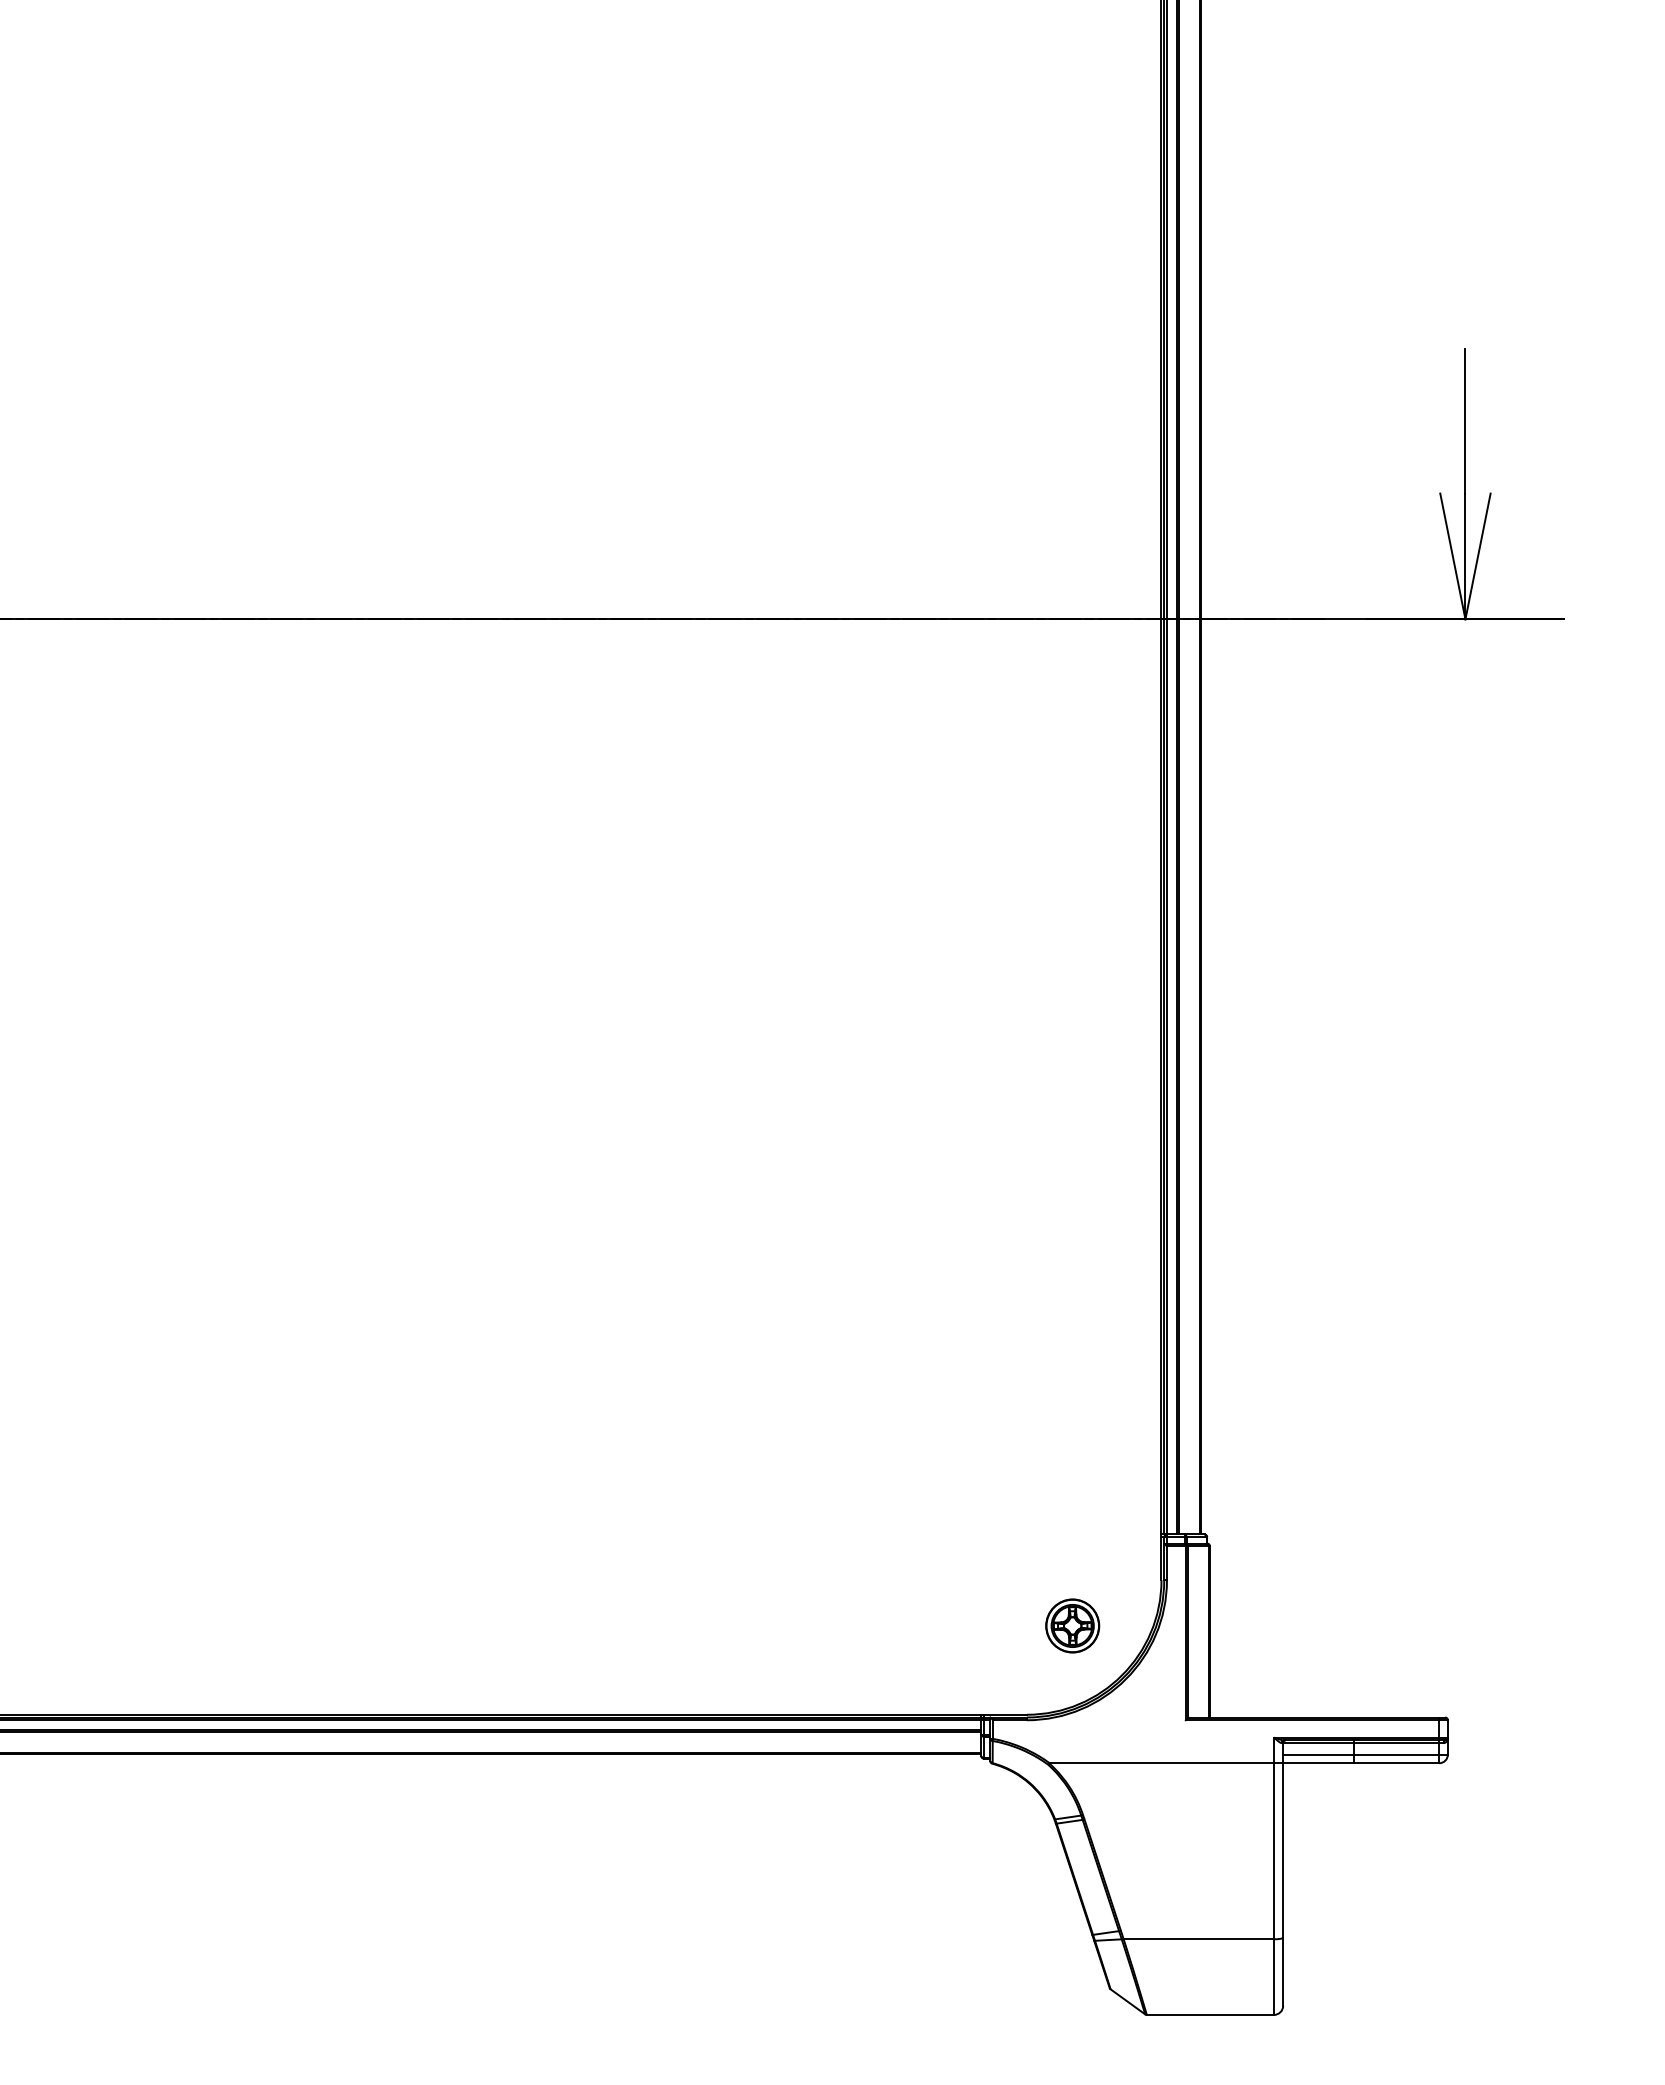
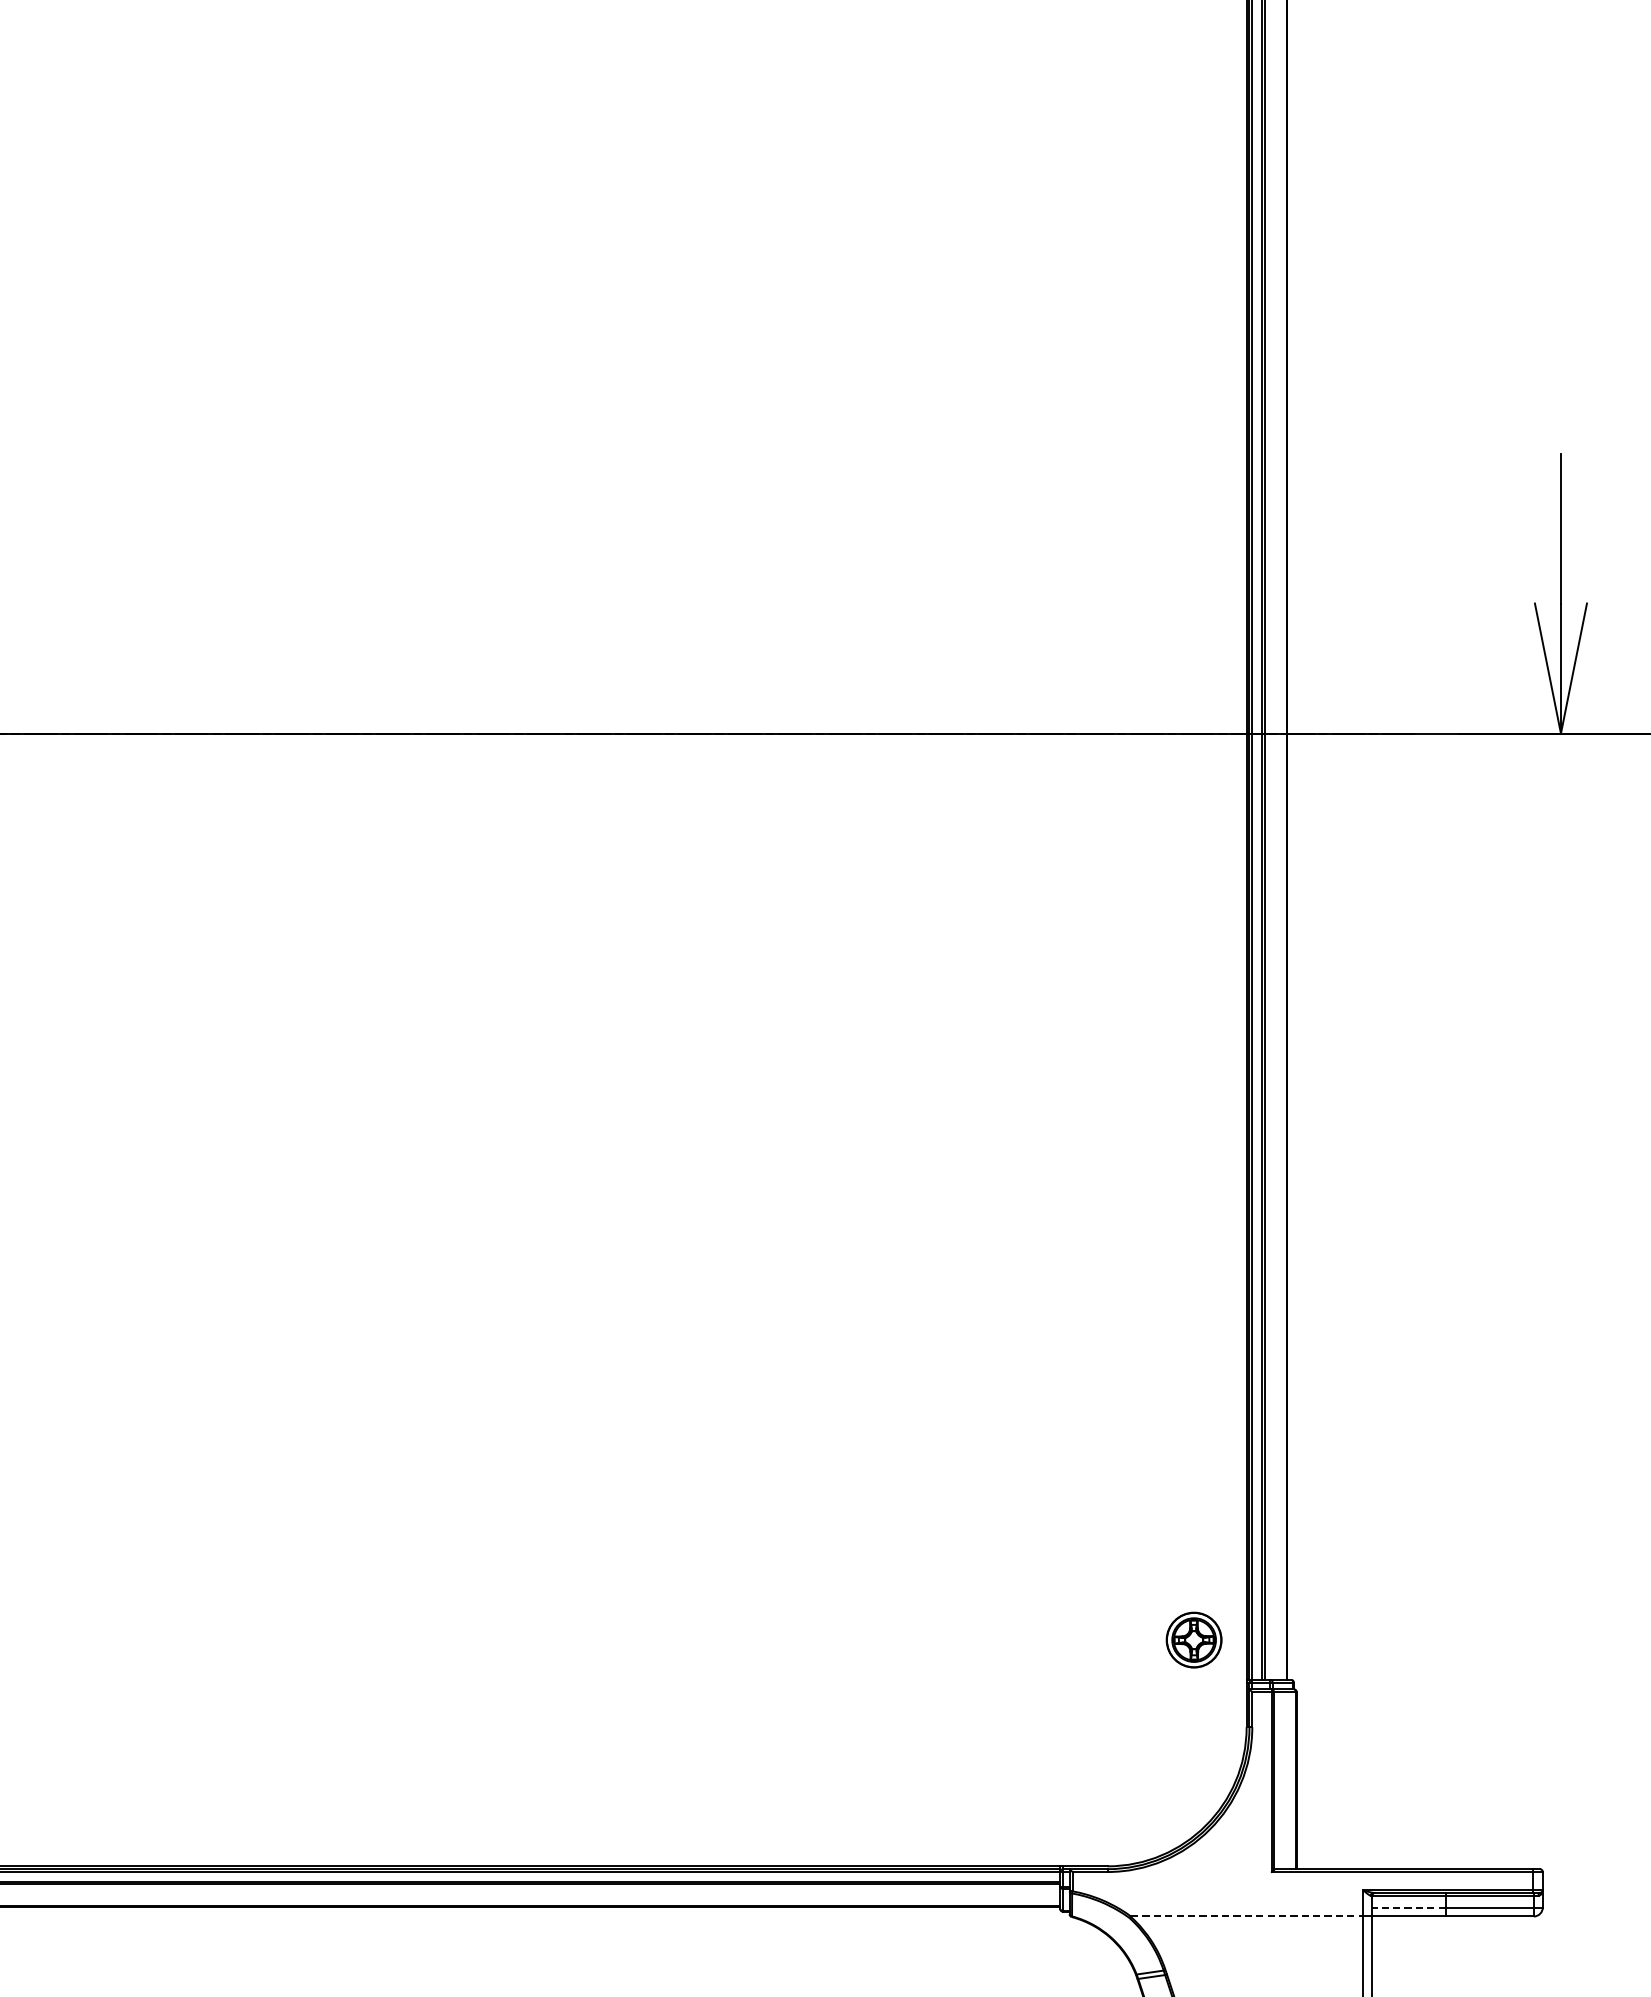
part: (1072, 1625) -> (1193, 1639), moved
line: (1318, 1754) -> (1409, 1907), solid -> dashed
line: (1162, 1763) -> (1247, 1916), solid -> dashed

